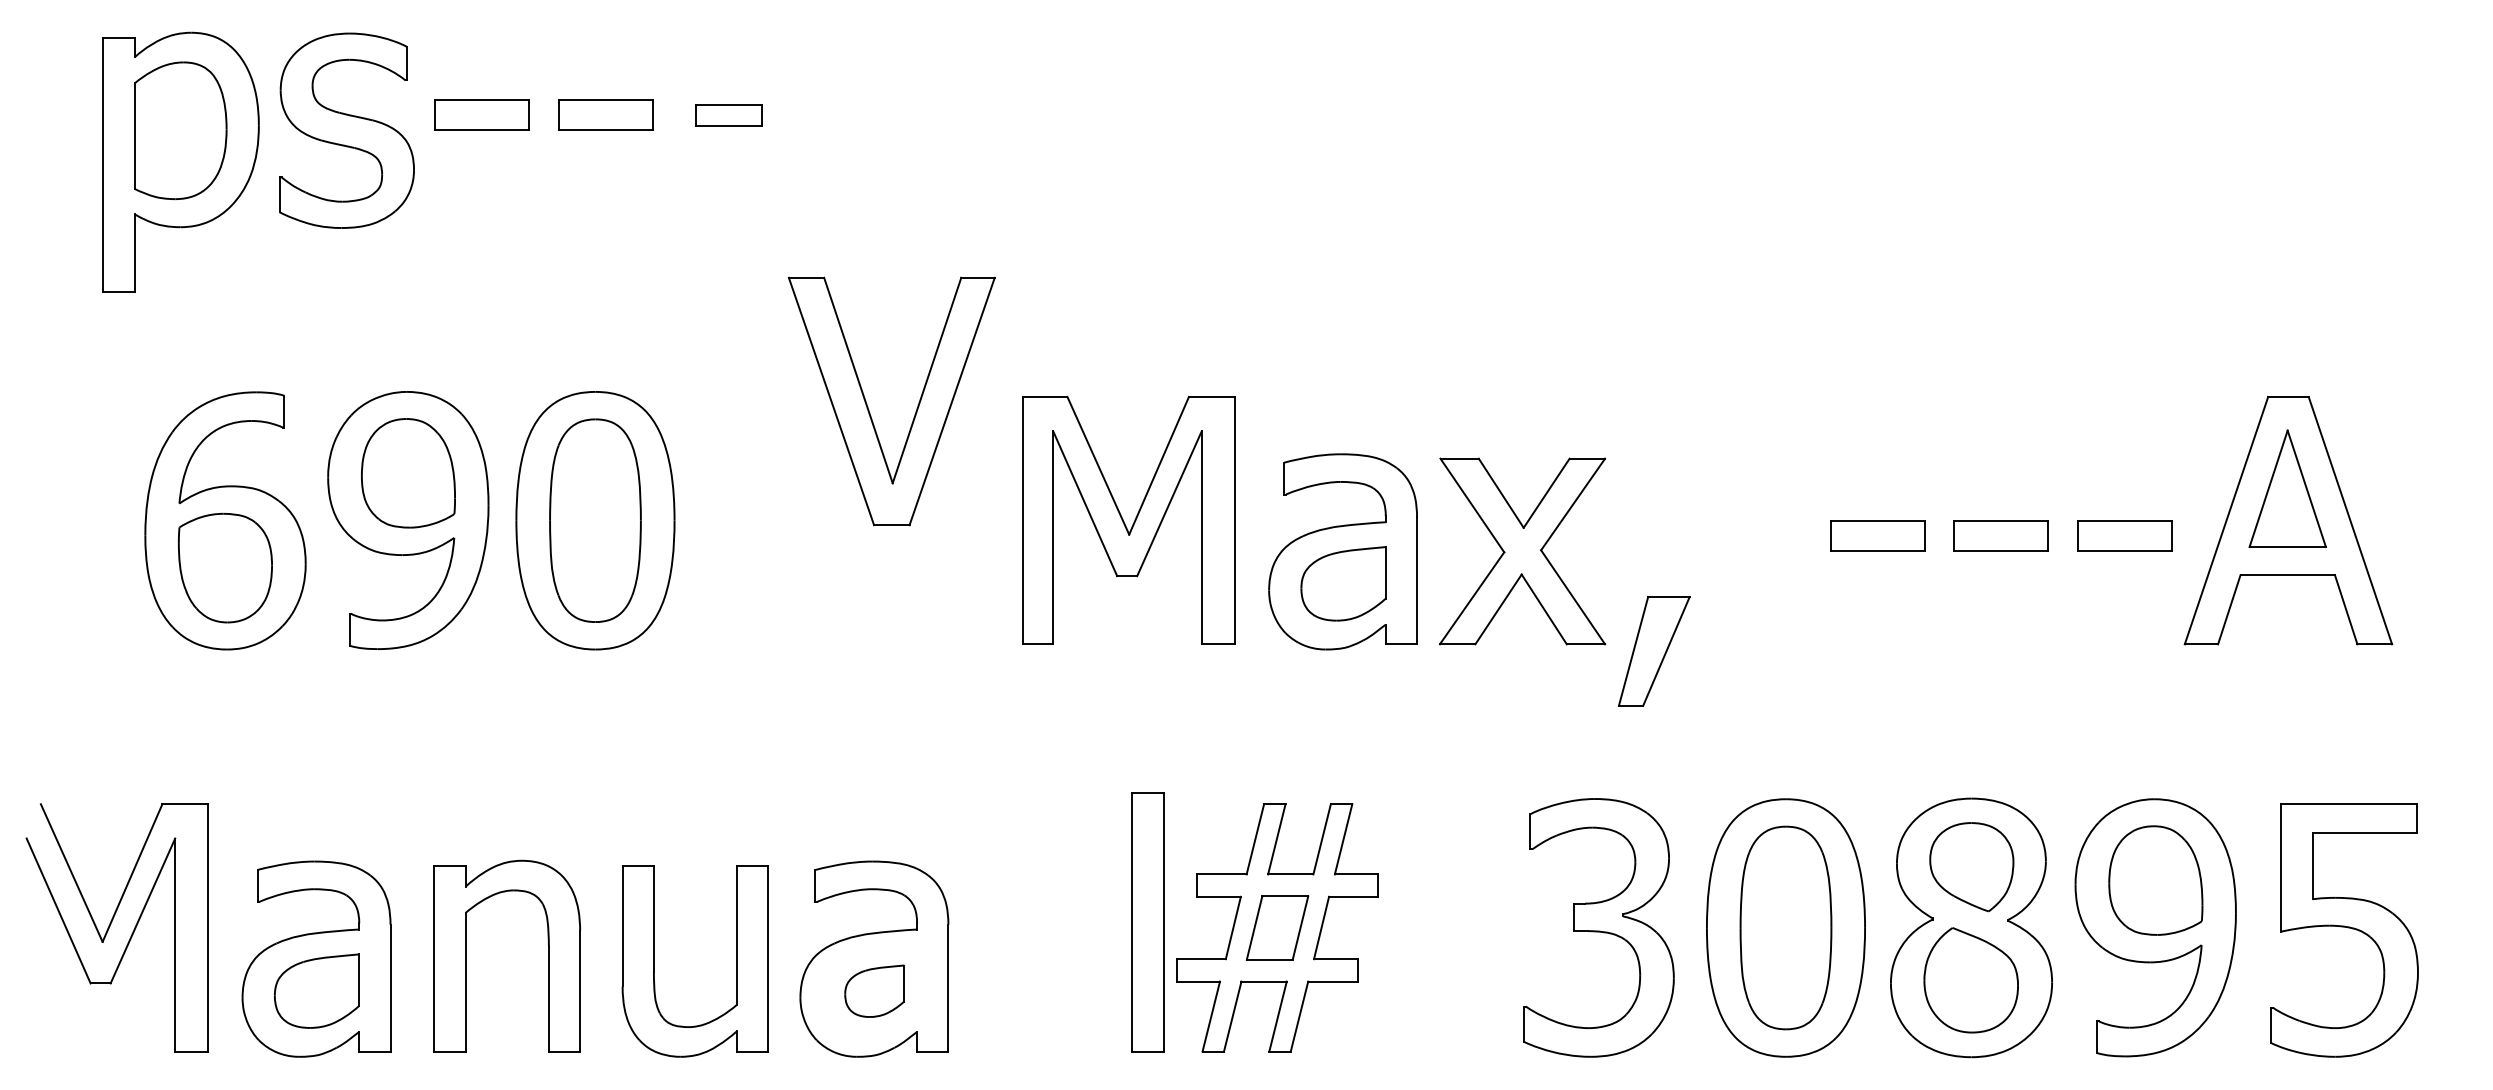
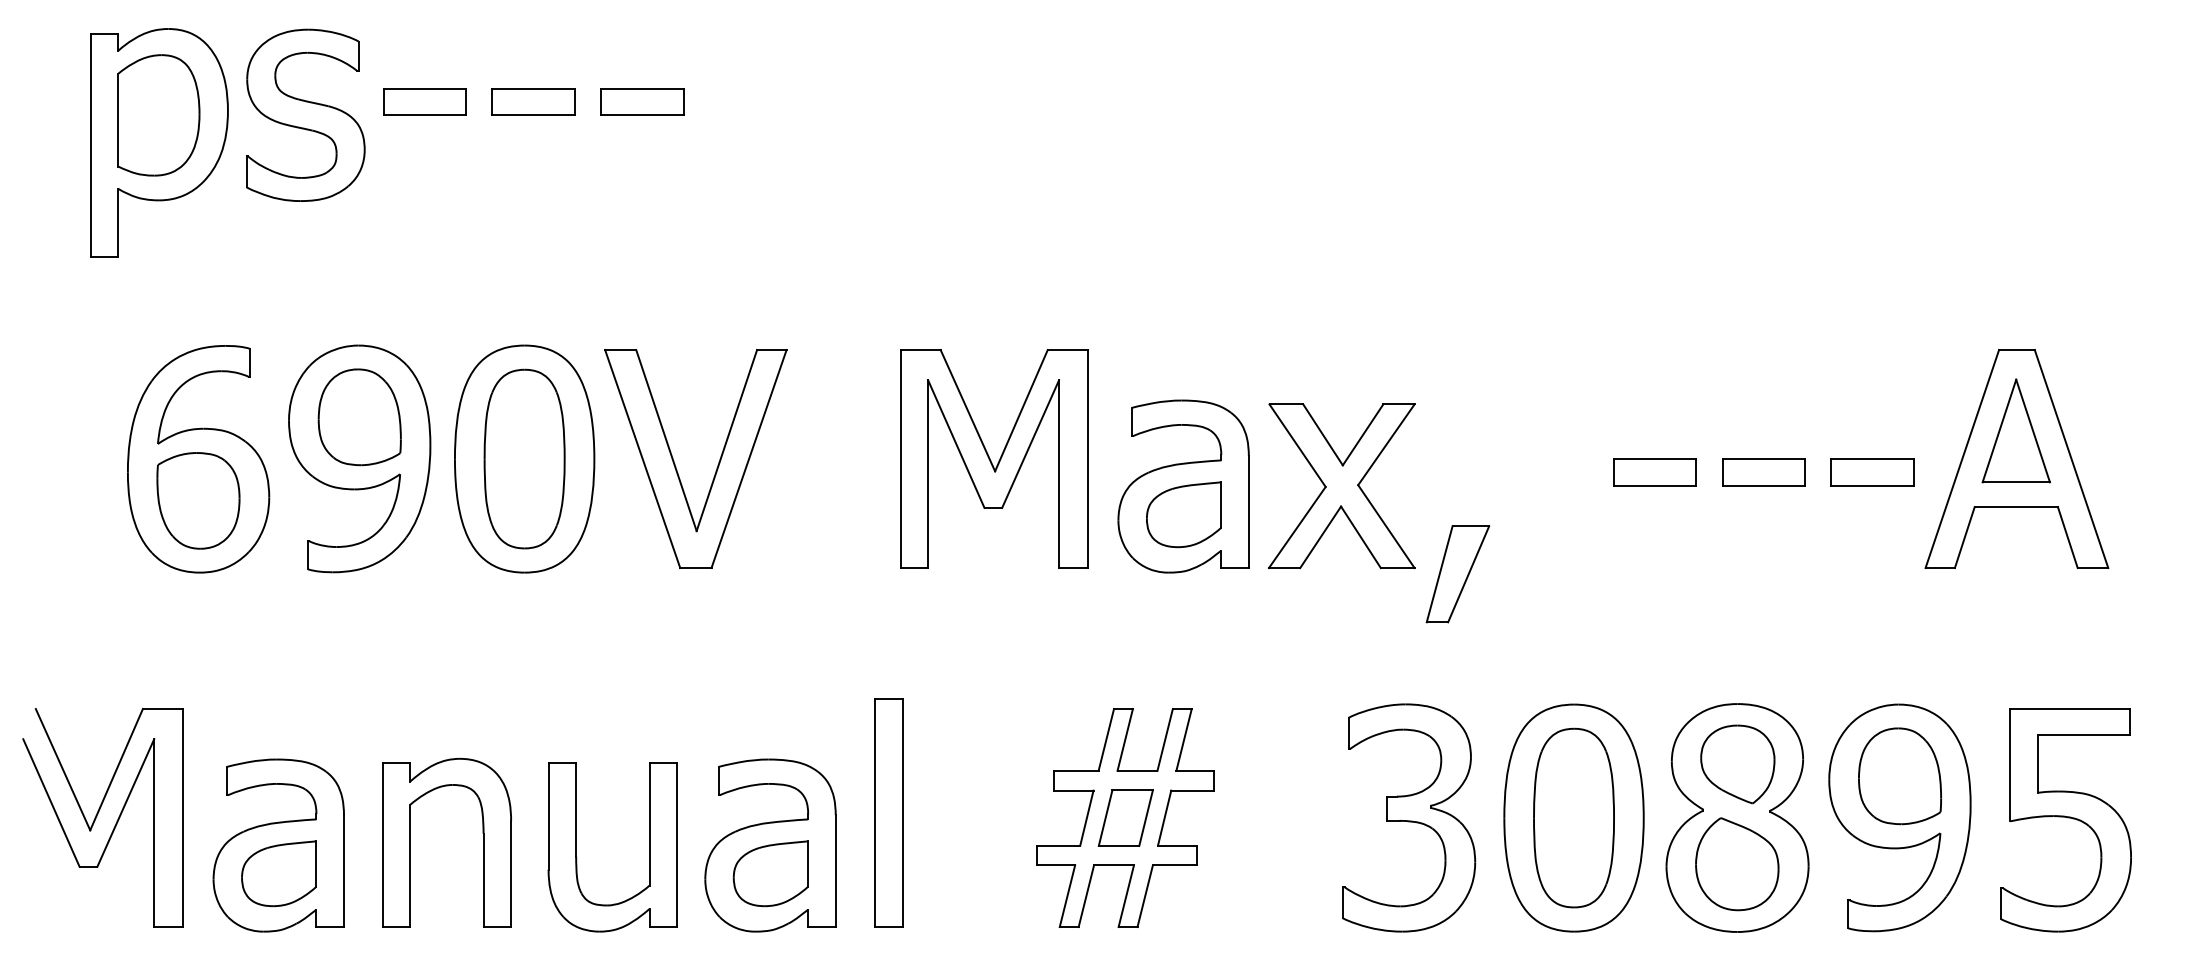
part: (729, 115) -> (642, 101), size x1.43
part: (868, 406) -> (675, 463), moved
part: (1147, 921) -> (888, 812), moved
part: (874, 990) -> (770, 873), size x1.43

